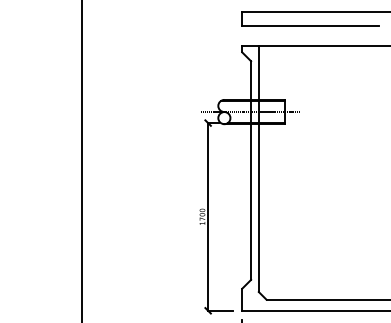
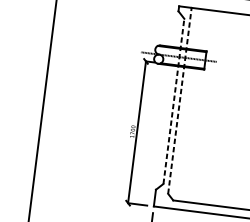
line: (258, 168) -> (179, 100), solid -> dashed
line: (251, 170) -> (174, 101), solid -> dashed

